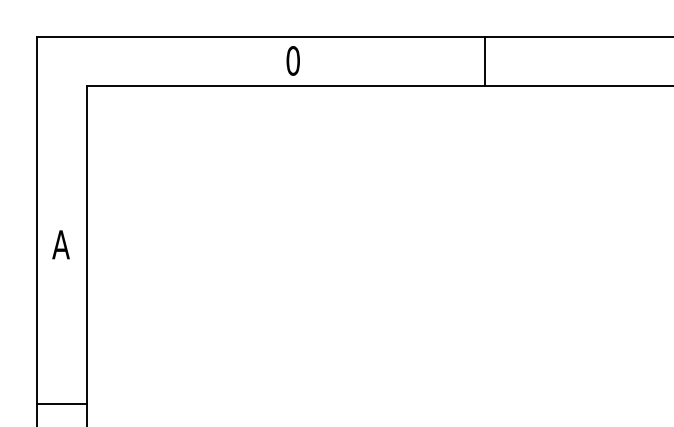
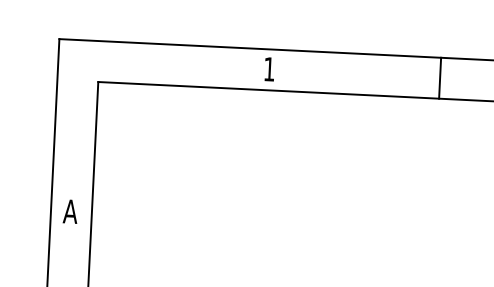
text: (292, 60) -> (268, 68), 0 -> 1
line: (485, 61) -> (440, 78), moved

